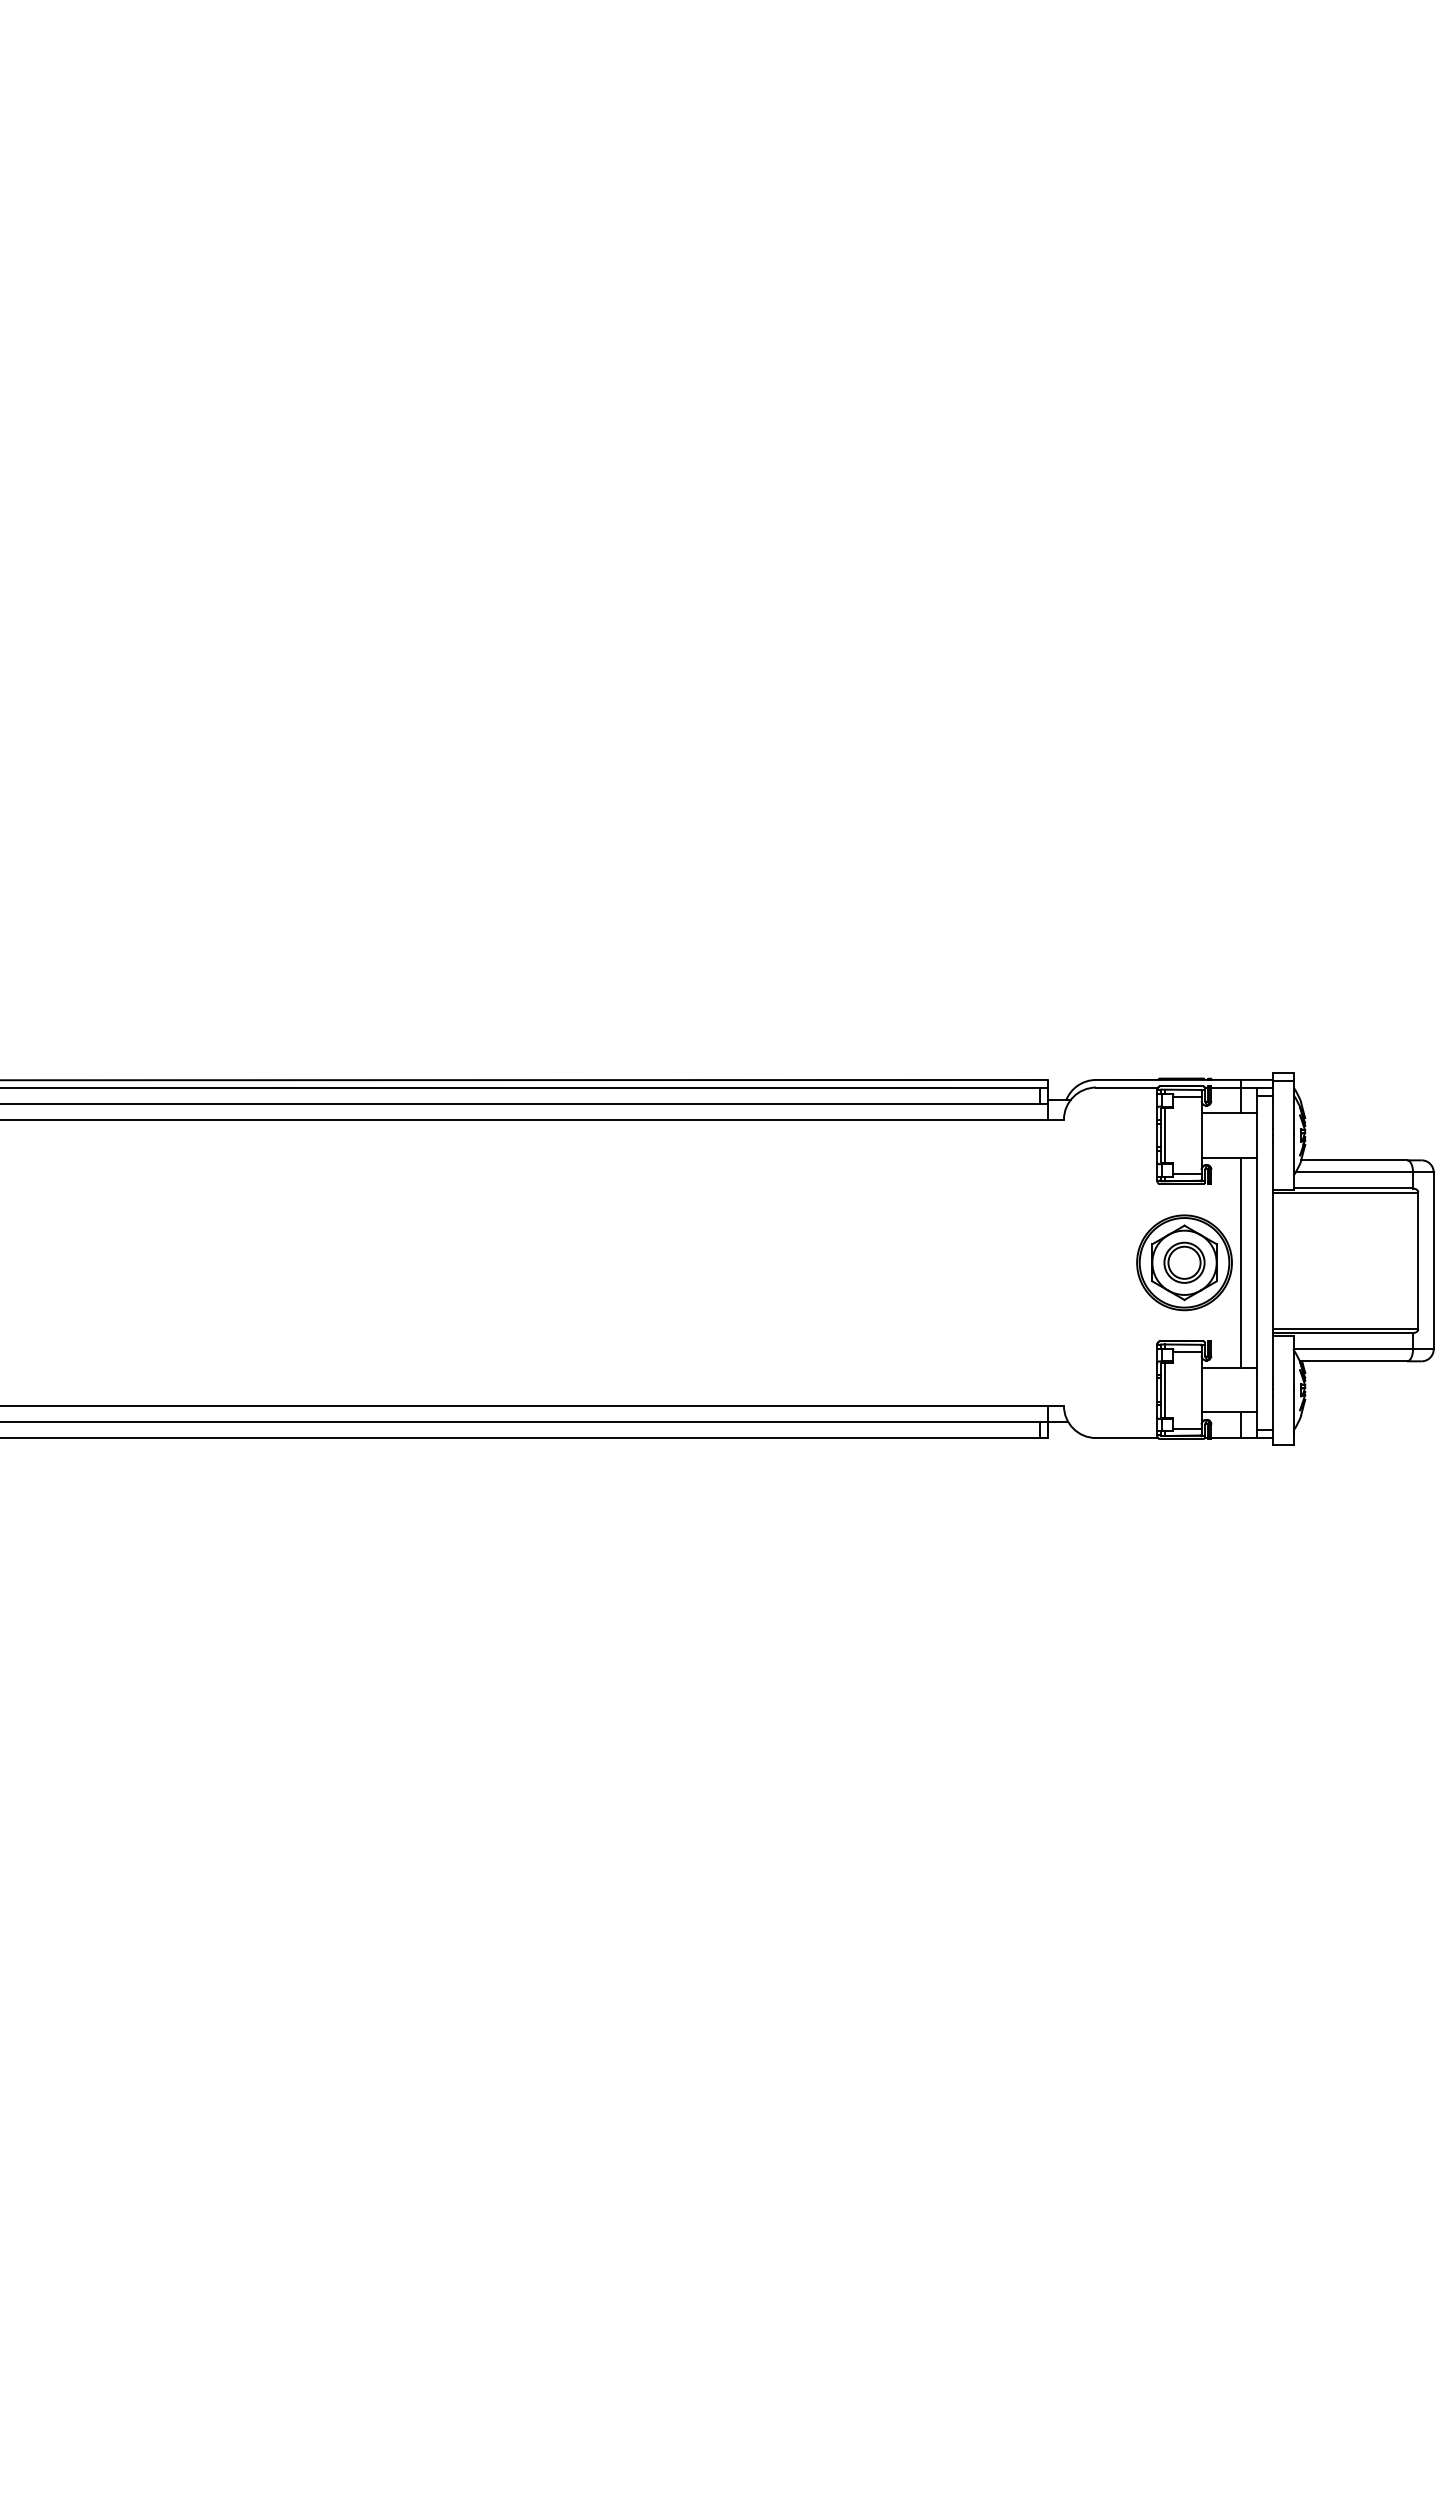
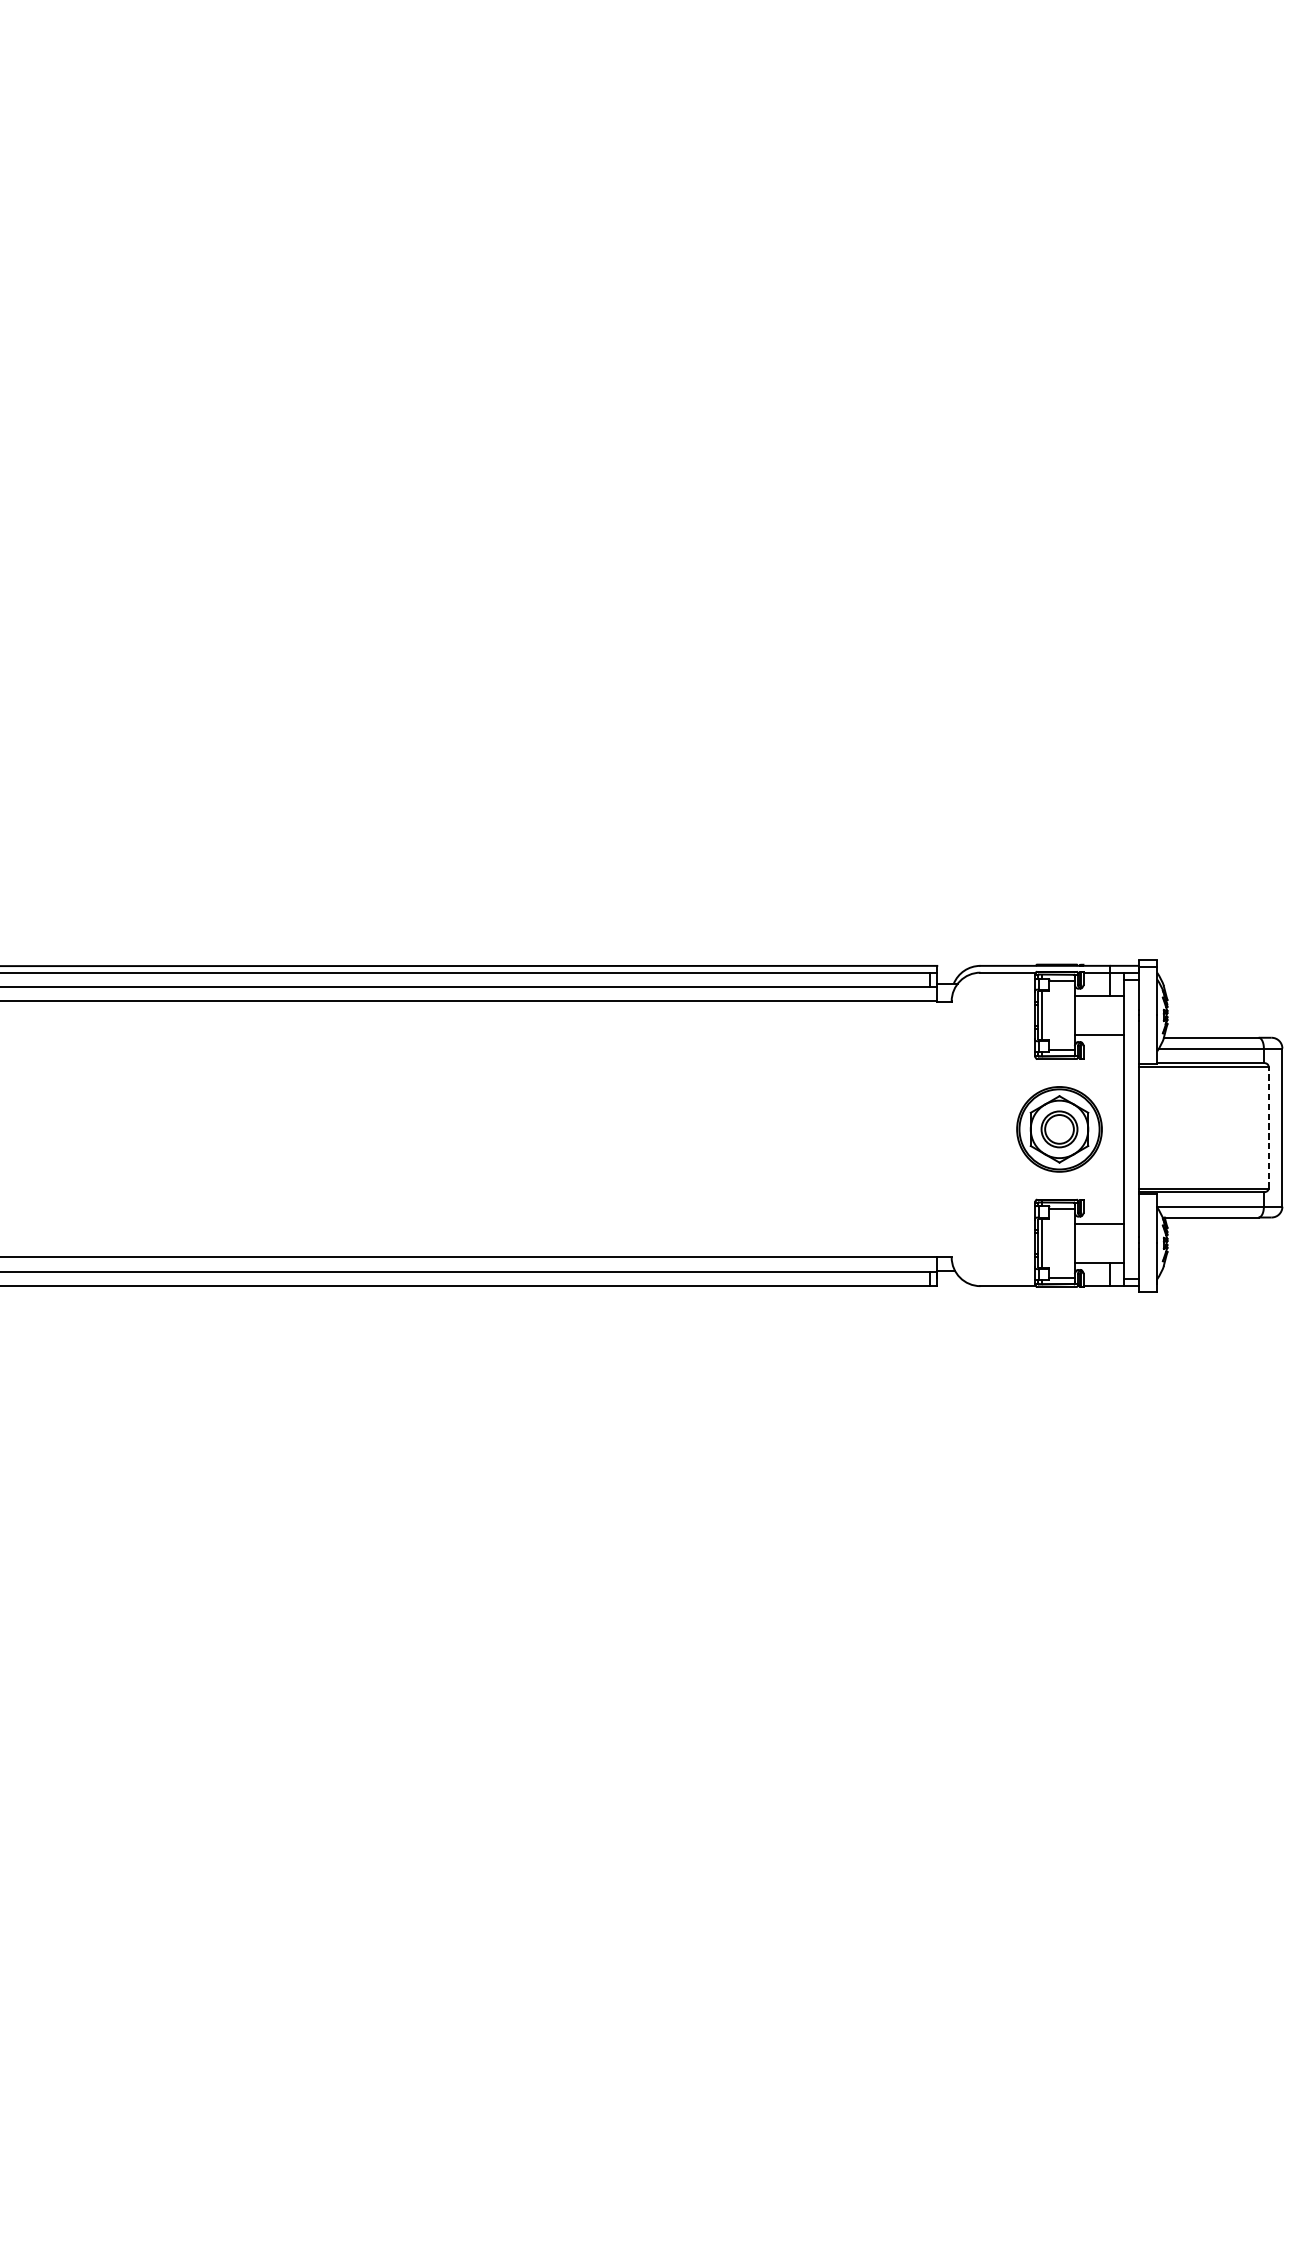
line: (1418, 1260) -> (1268, 1127), solid -> dashed
line: (1240, 1262) -> (1109, 1129), removed

